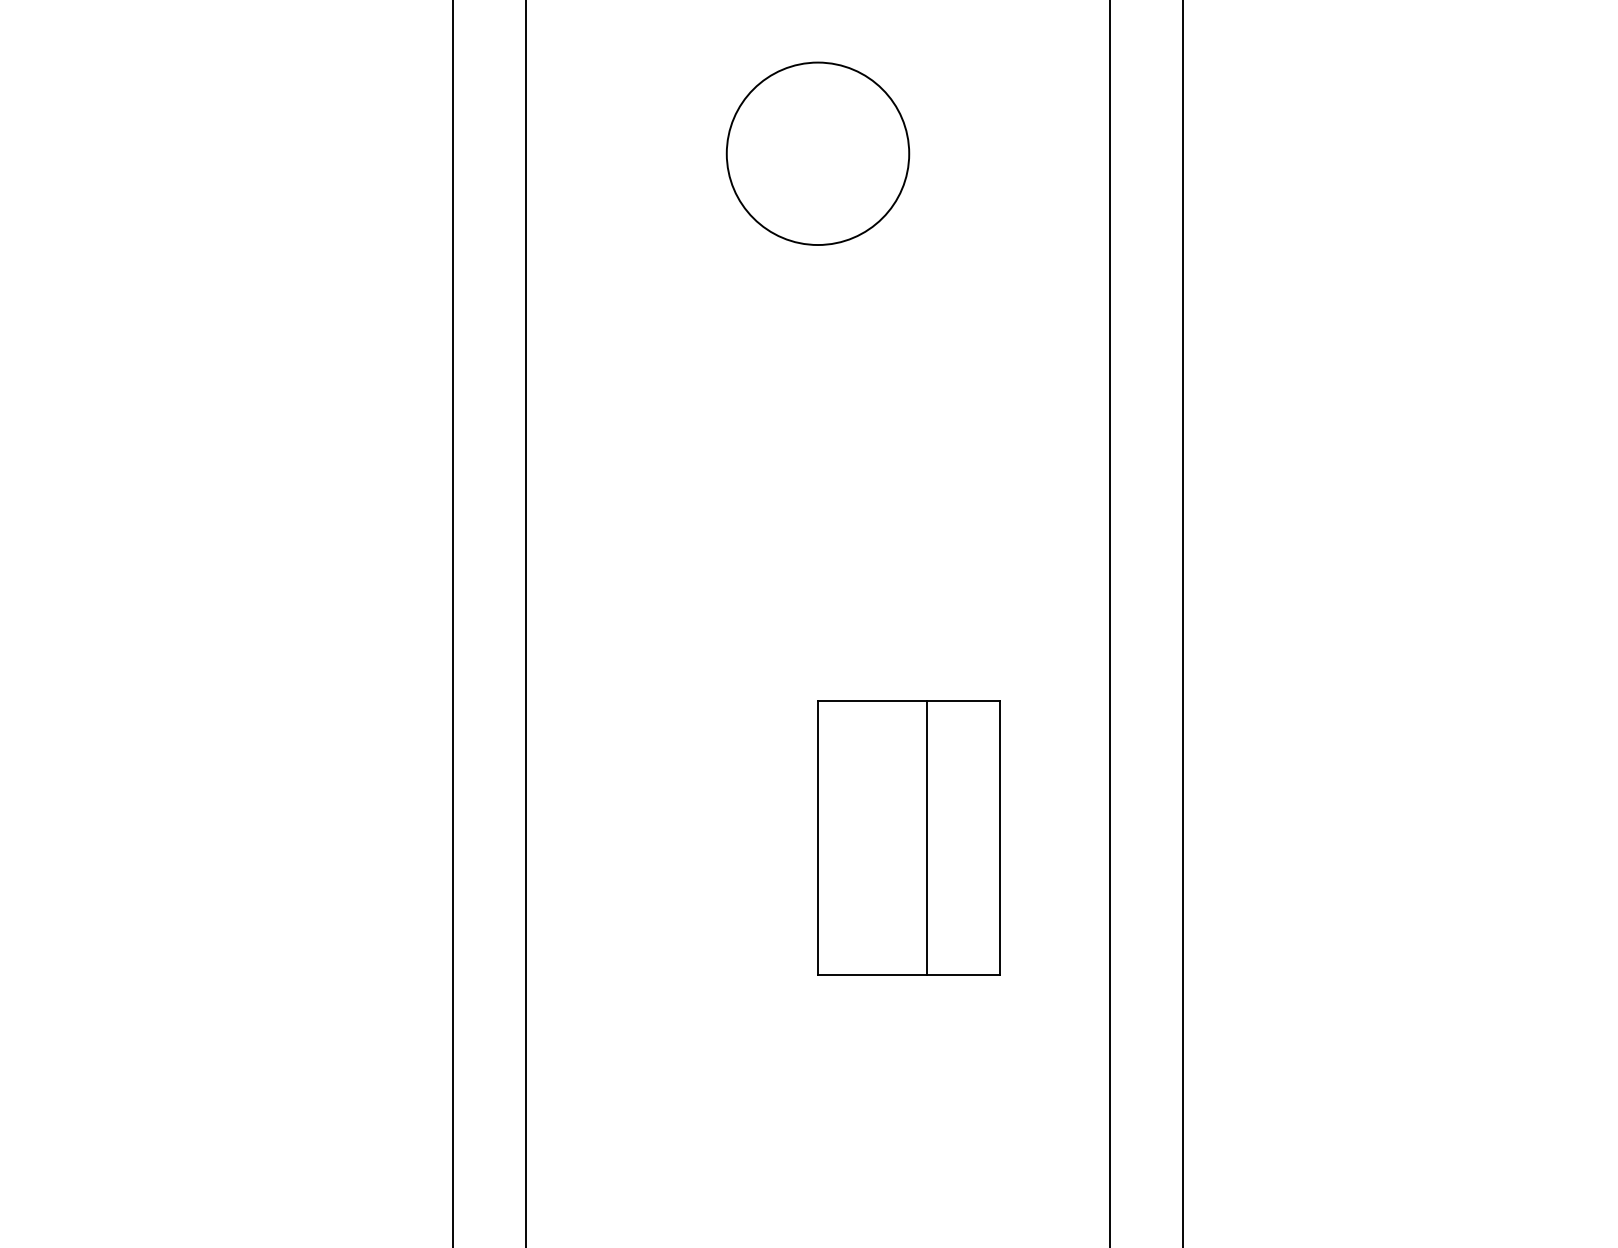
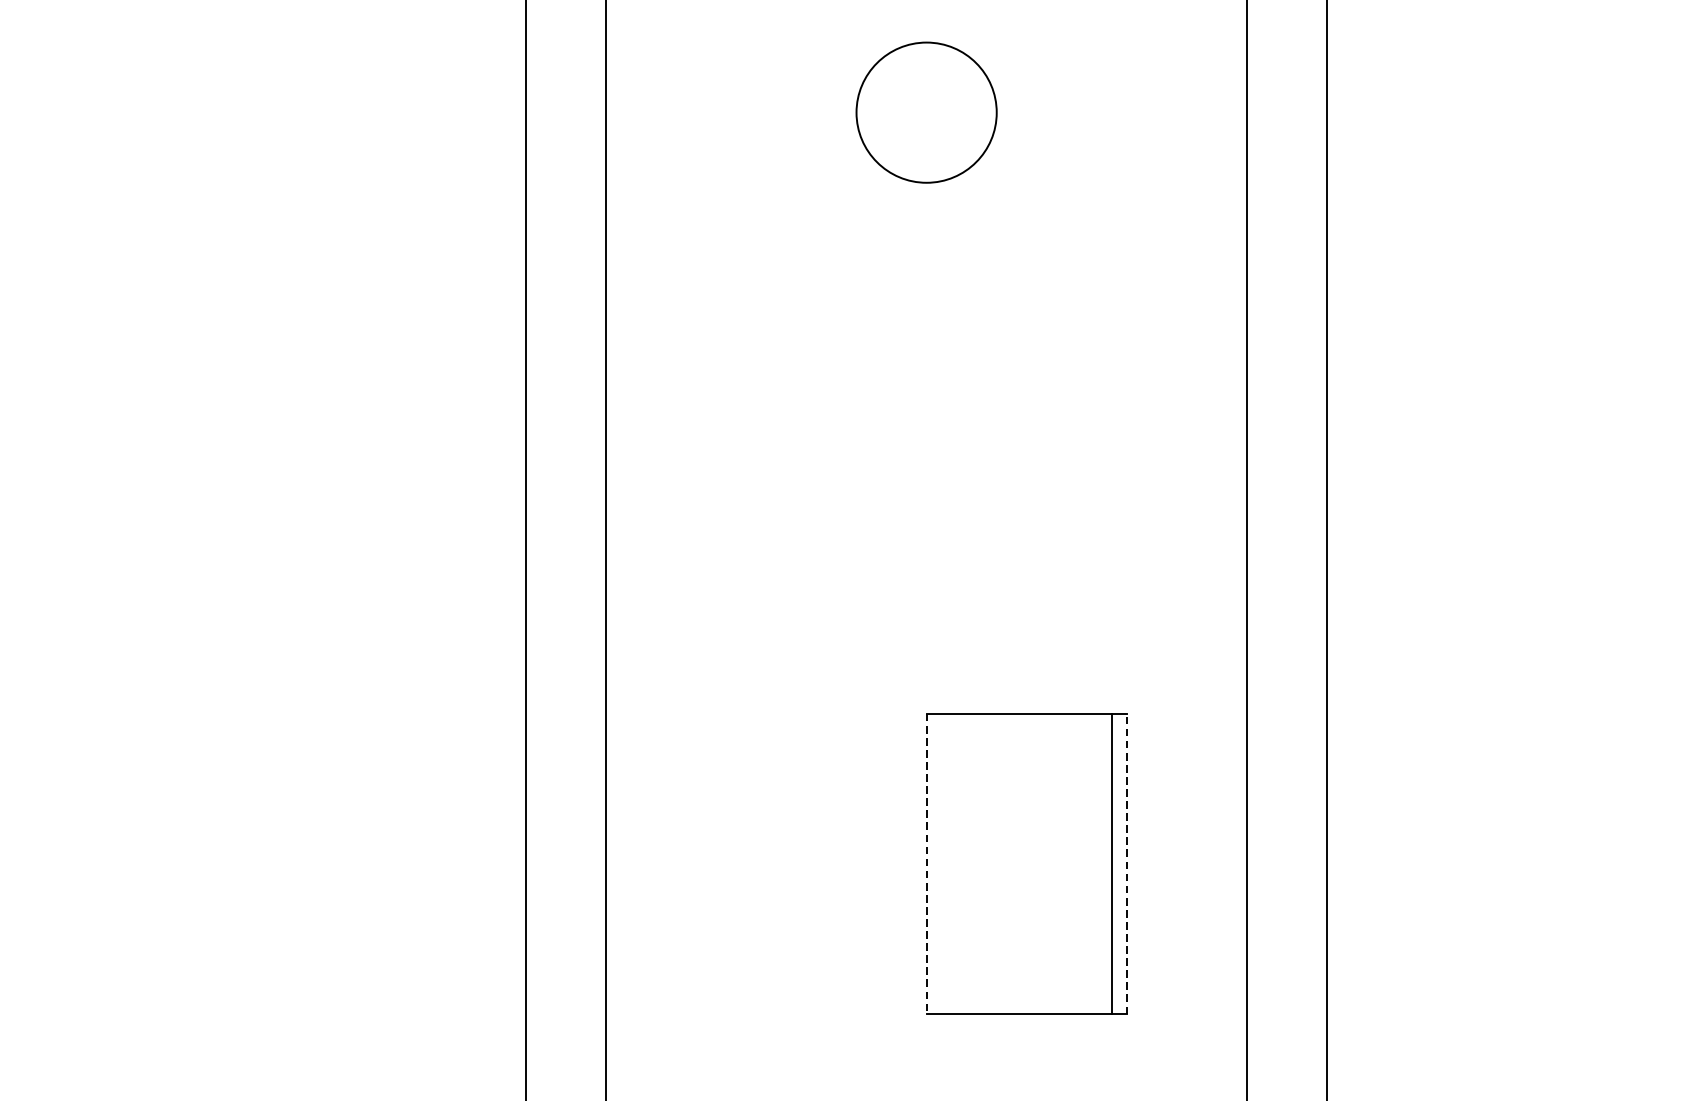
circle: (817, 153) -> (926, 112), size x0.7
line: (818, 837) -> (927, 863), solid -> dashed
line: (927, 837) -> (1111, 863), moved
line: (1000, 837) -> (1127, 863), solid -> dashed

